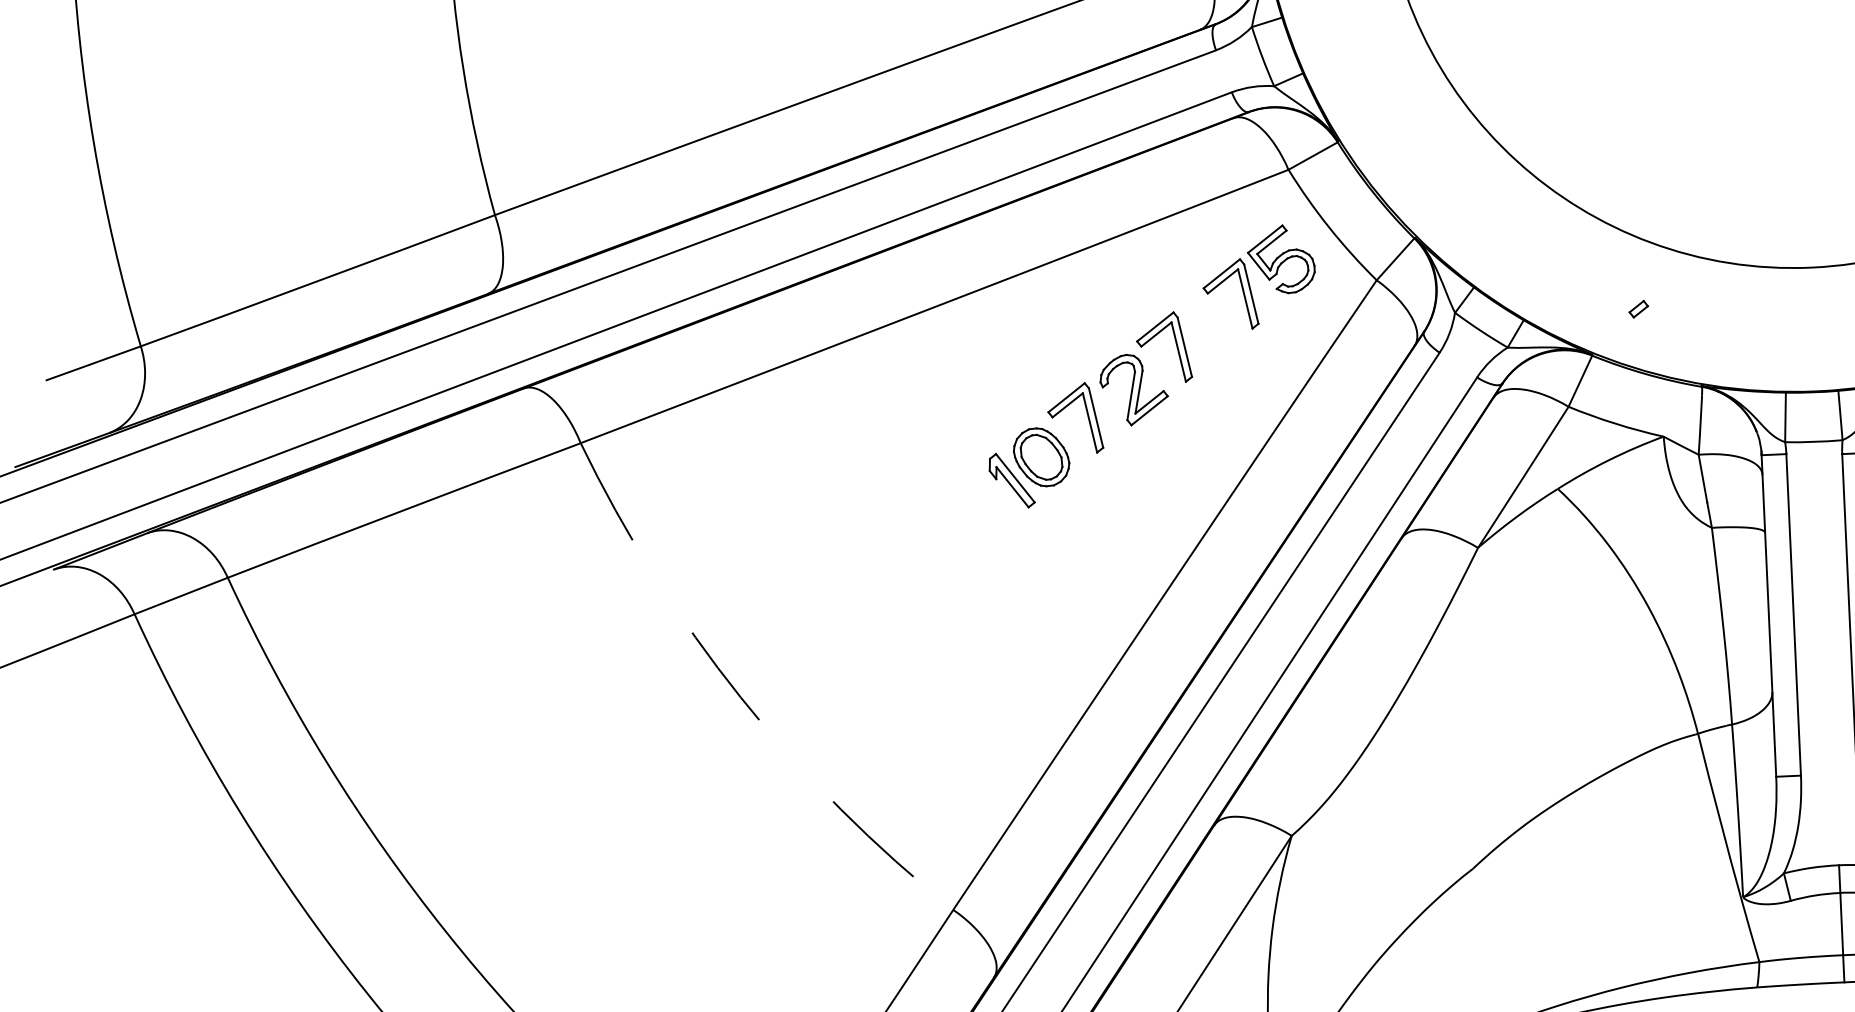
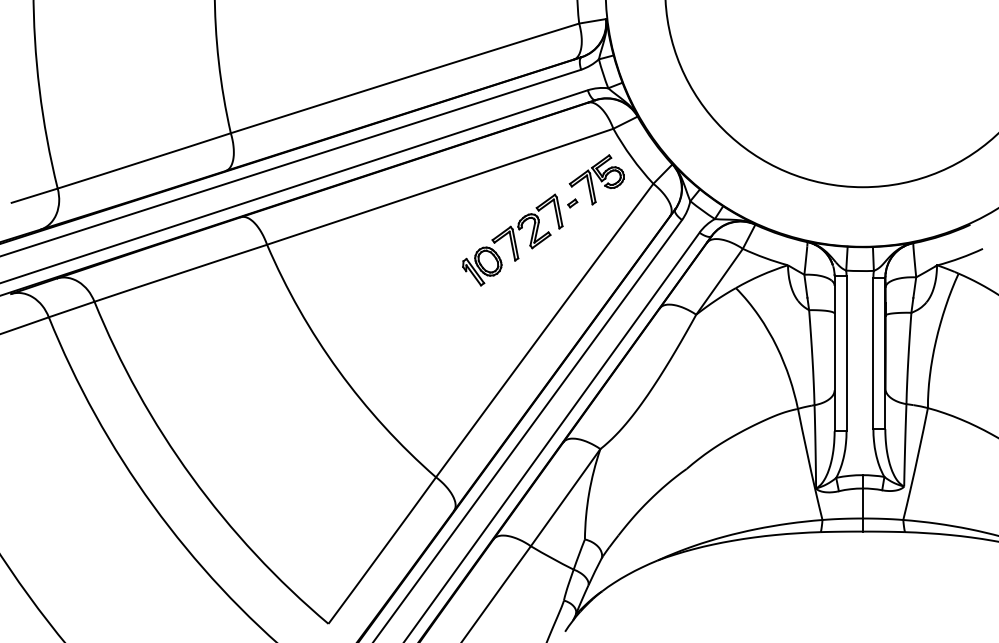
part: (1638, 309) -> (572, 203), moved
arc: (740, 697) -> (338, 370), dashed -> solid

